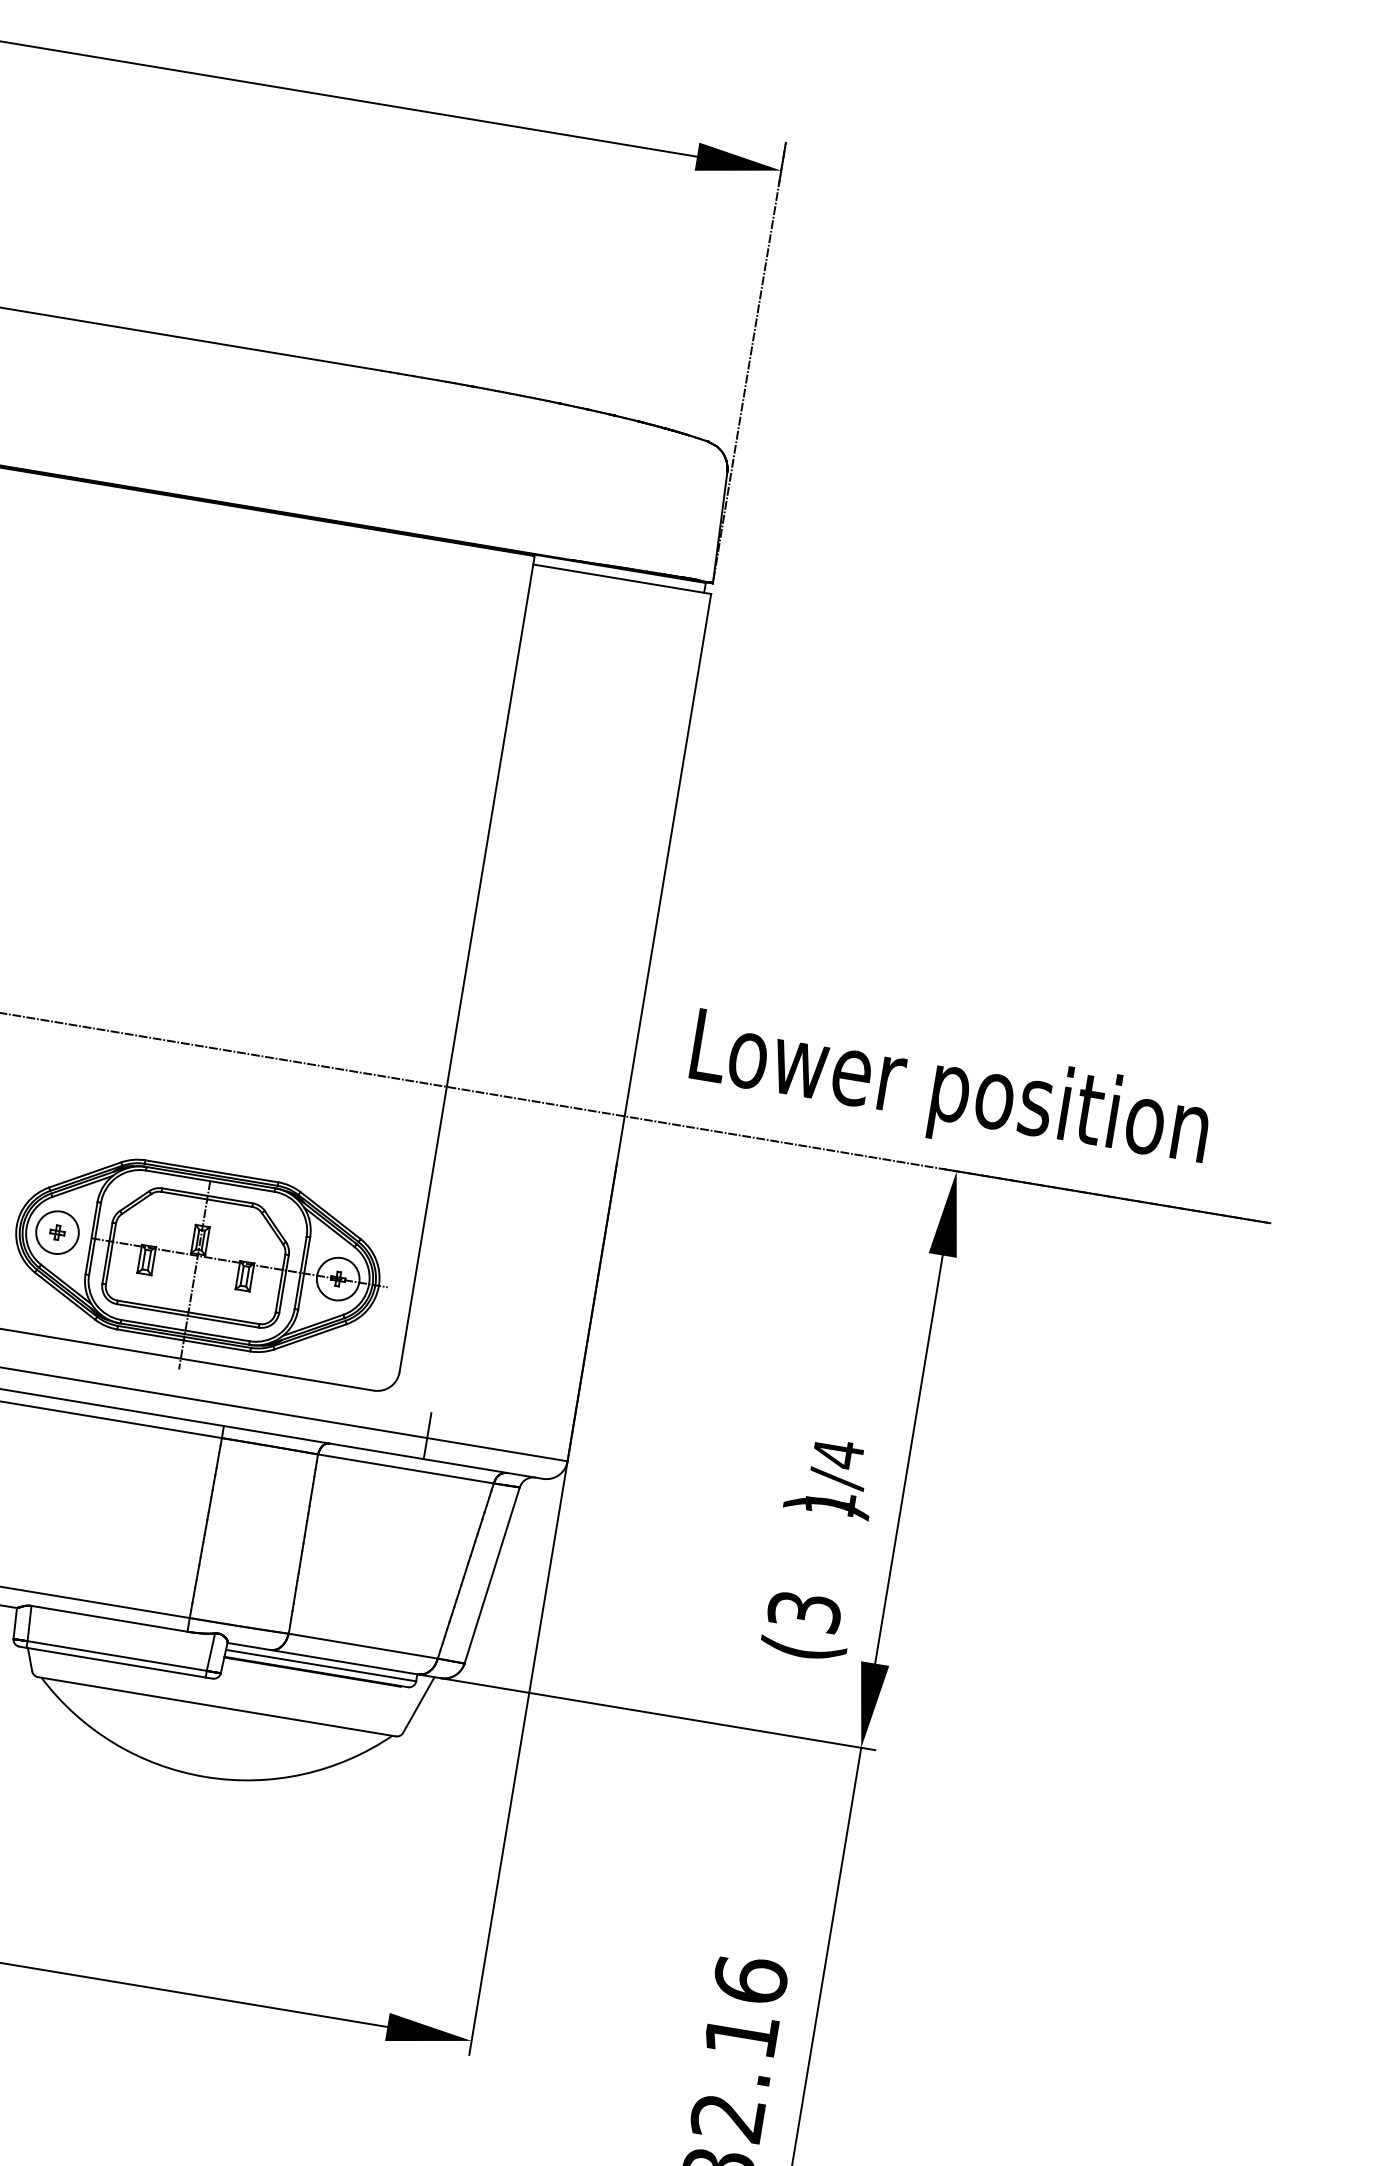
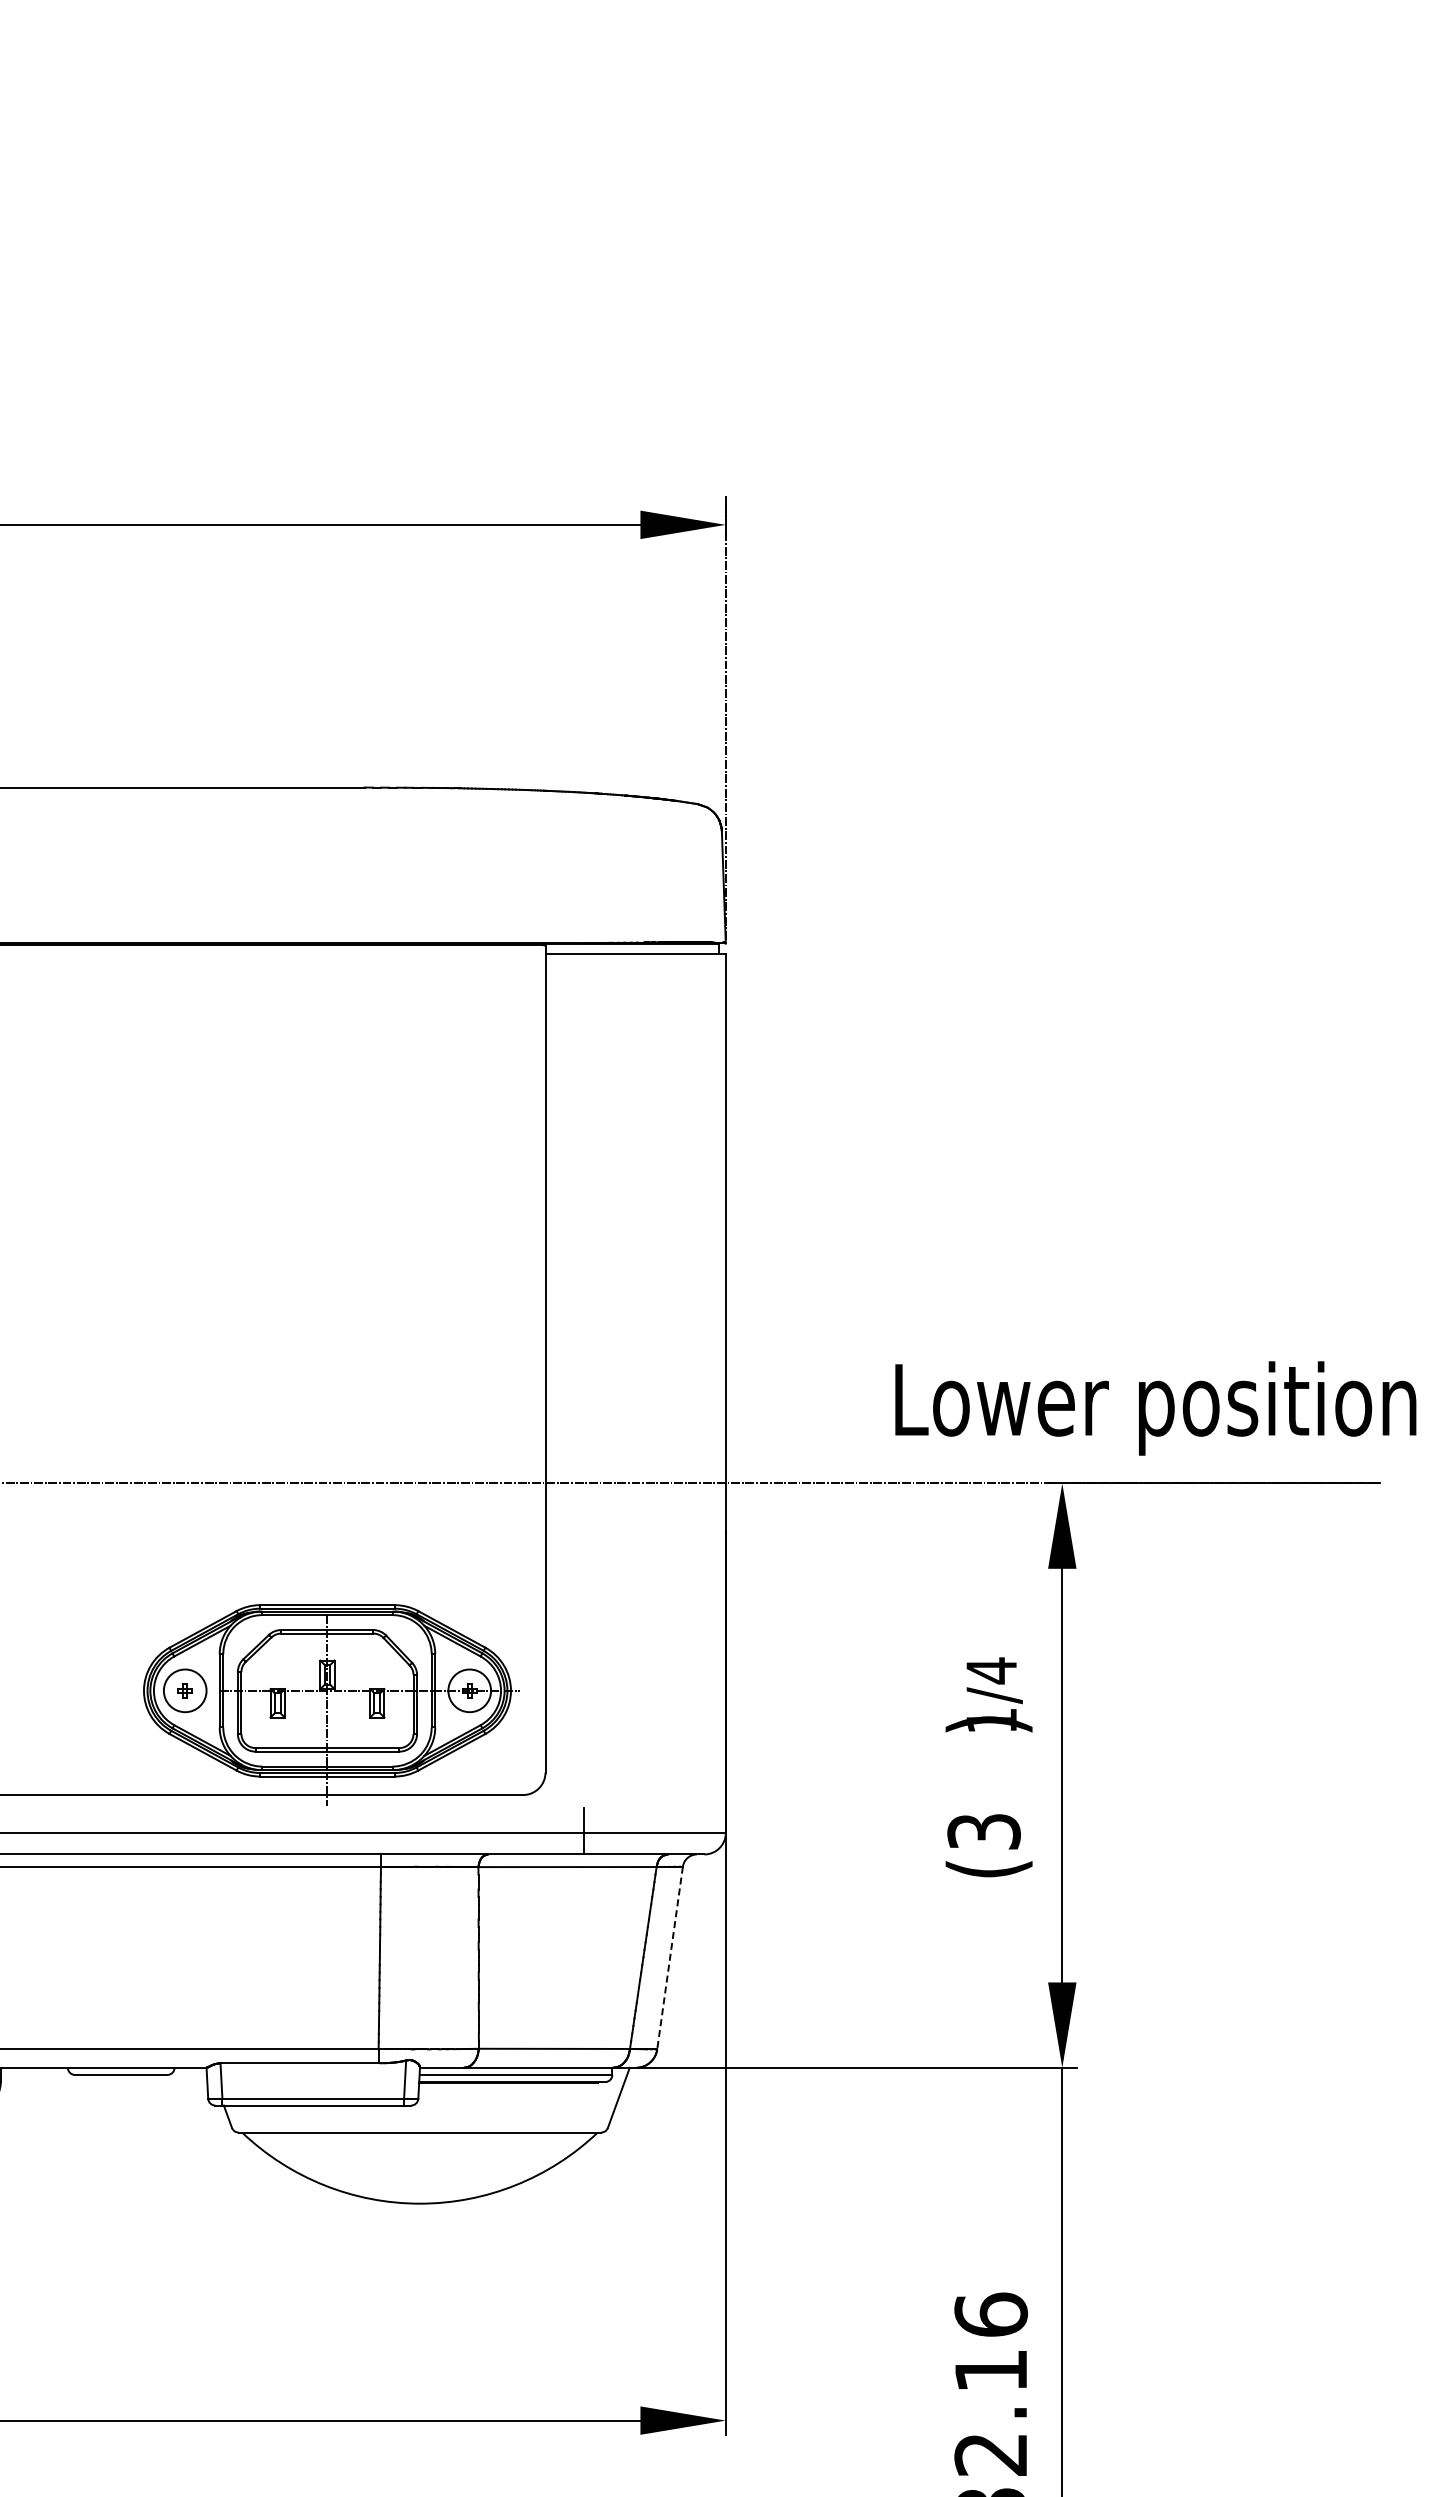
text: (949, 1094) -> (1155, 1408), moved
text: (819, 1548) -> (988, 1767), moved
line: (492, 1575) -> (670, 1958), solid -> dashed

